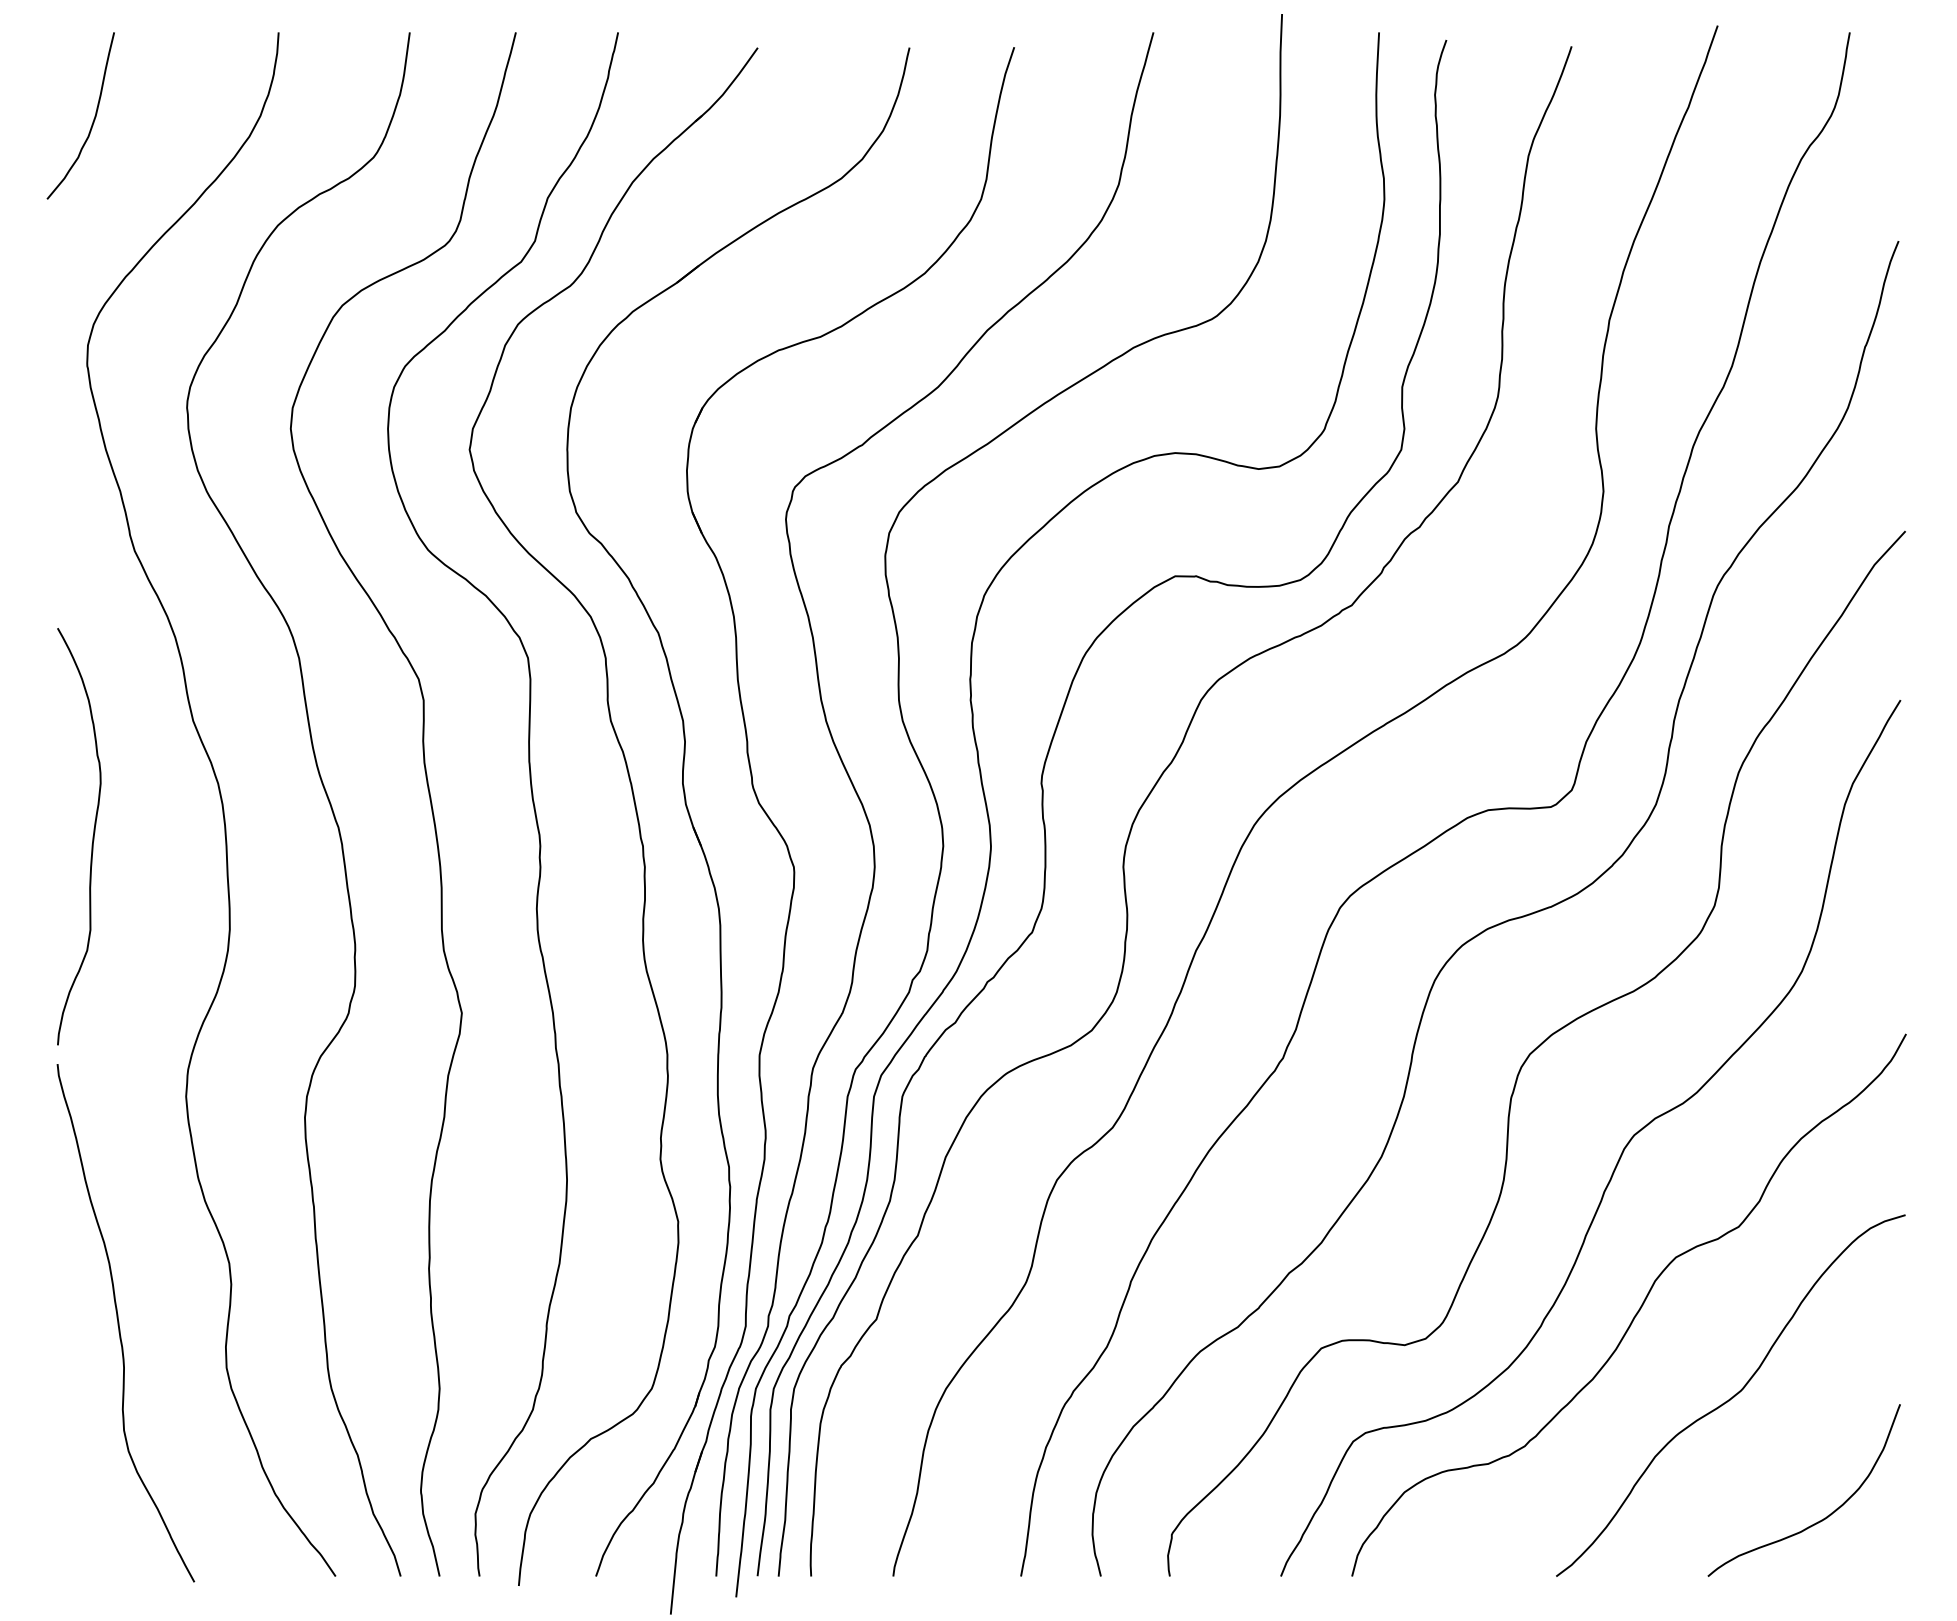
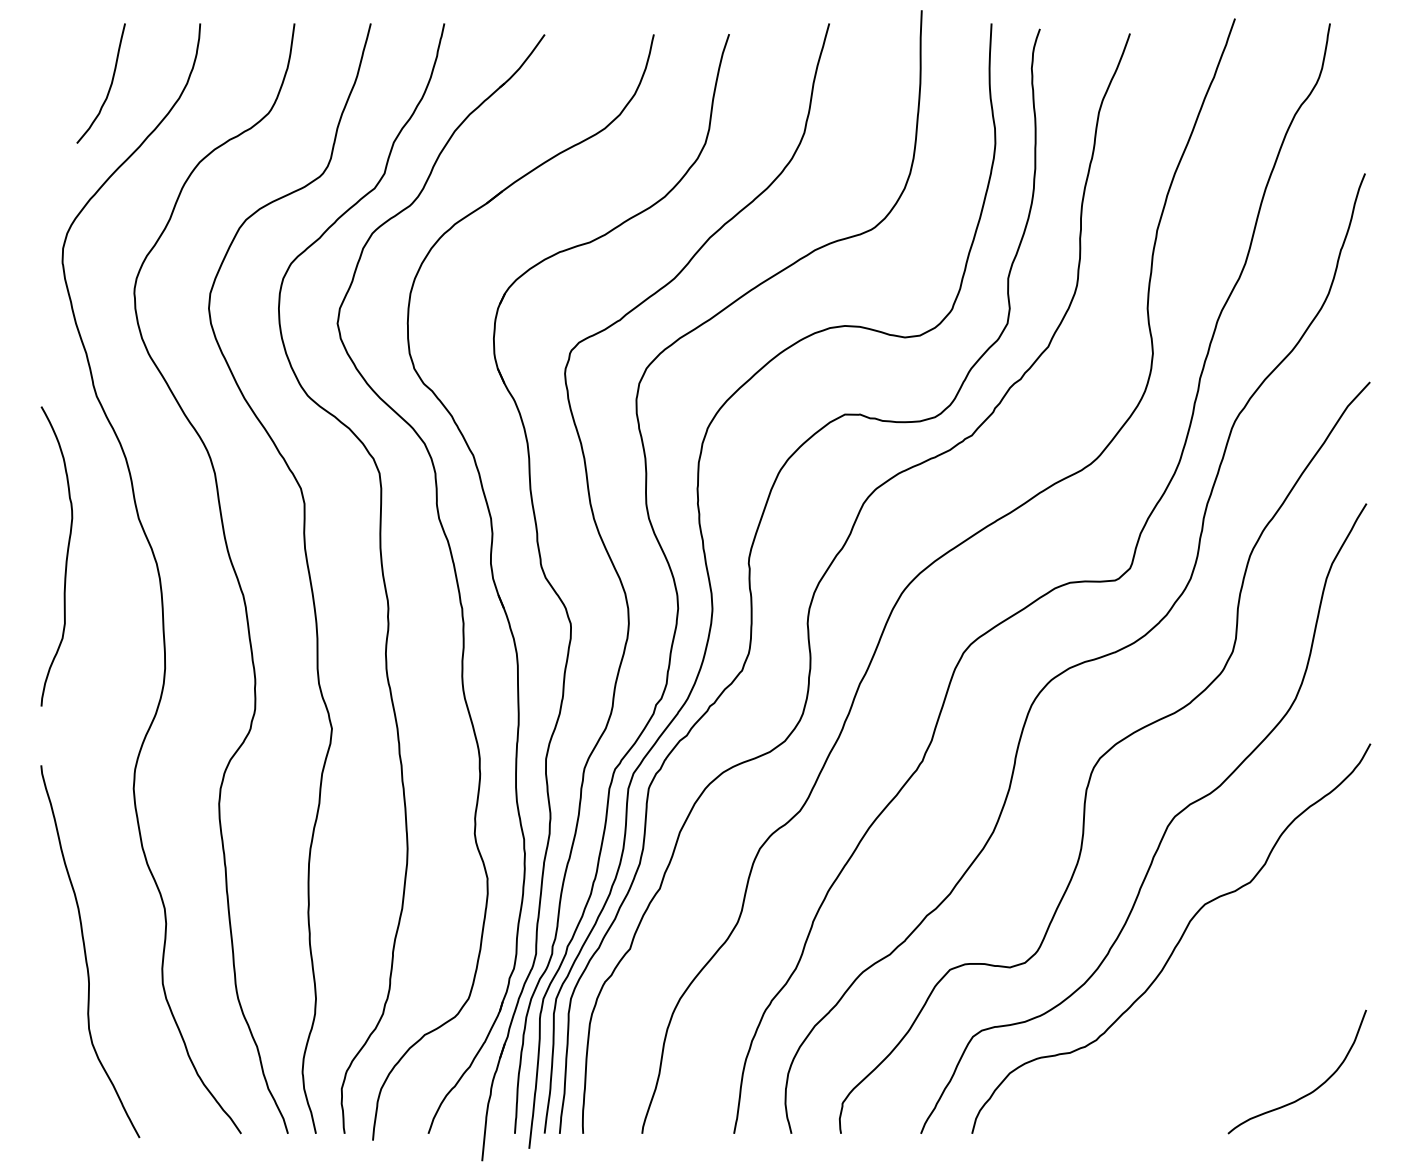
curve: (93, 118) -> (110, 85), moved
curve: (92, 836) -> (66, 556), moved
curve: (1732, 1396) -> (1245, 1004), removed

